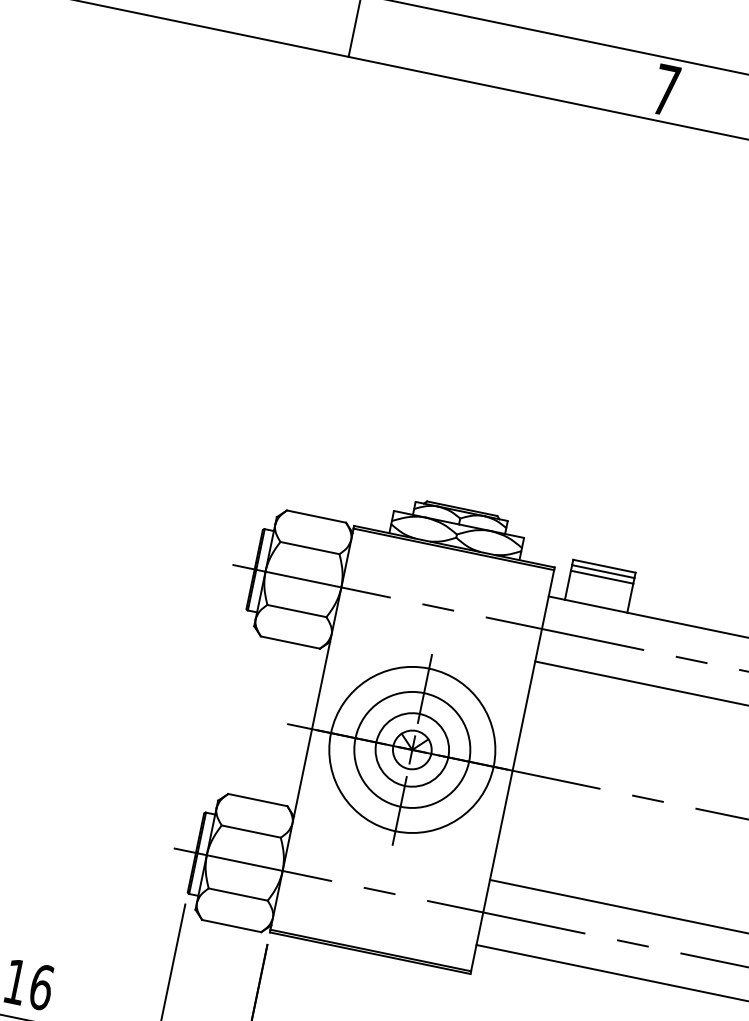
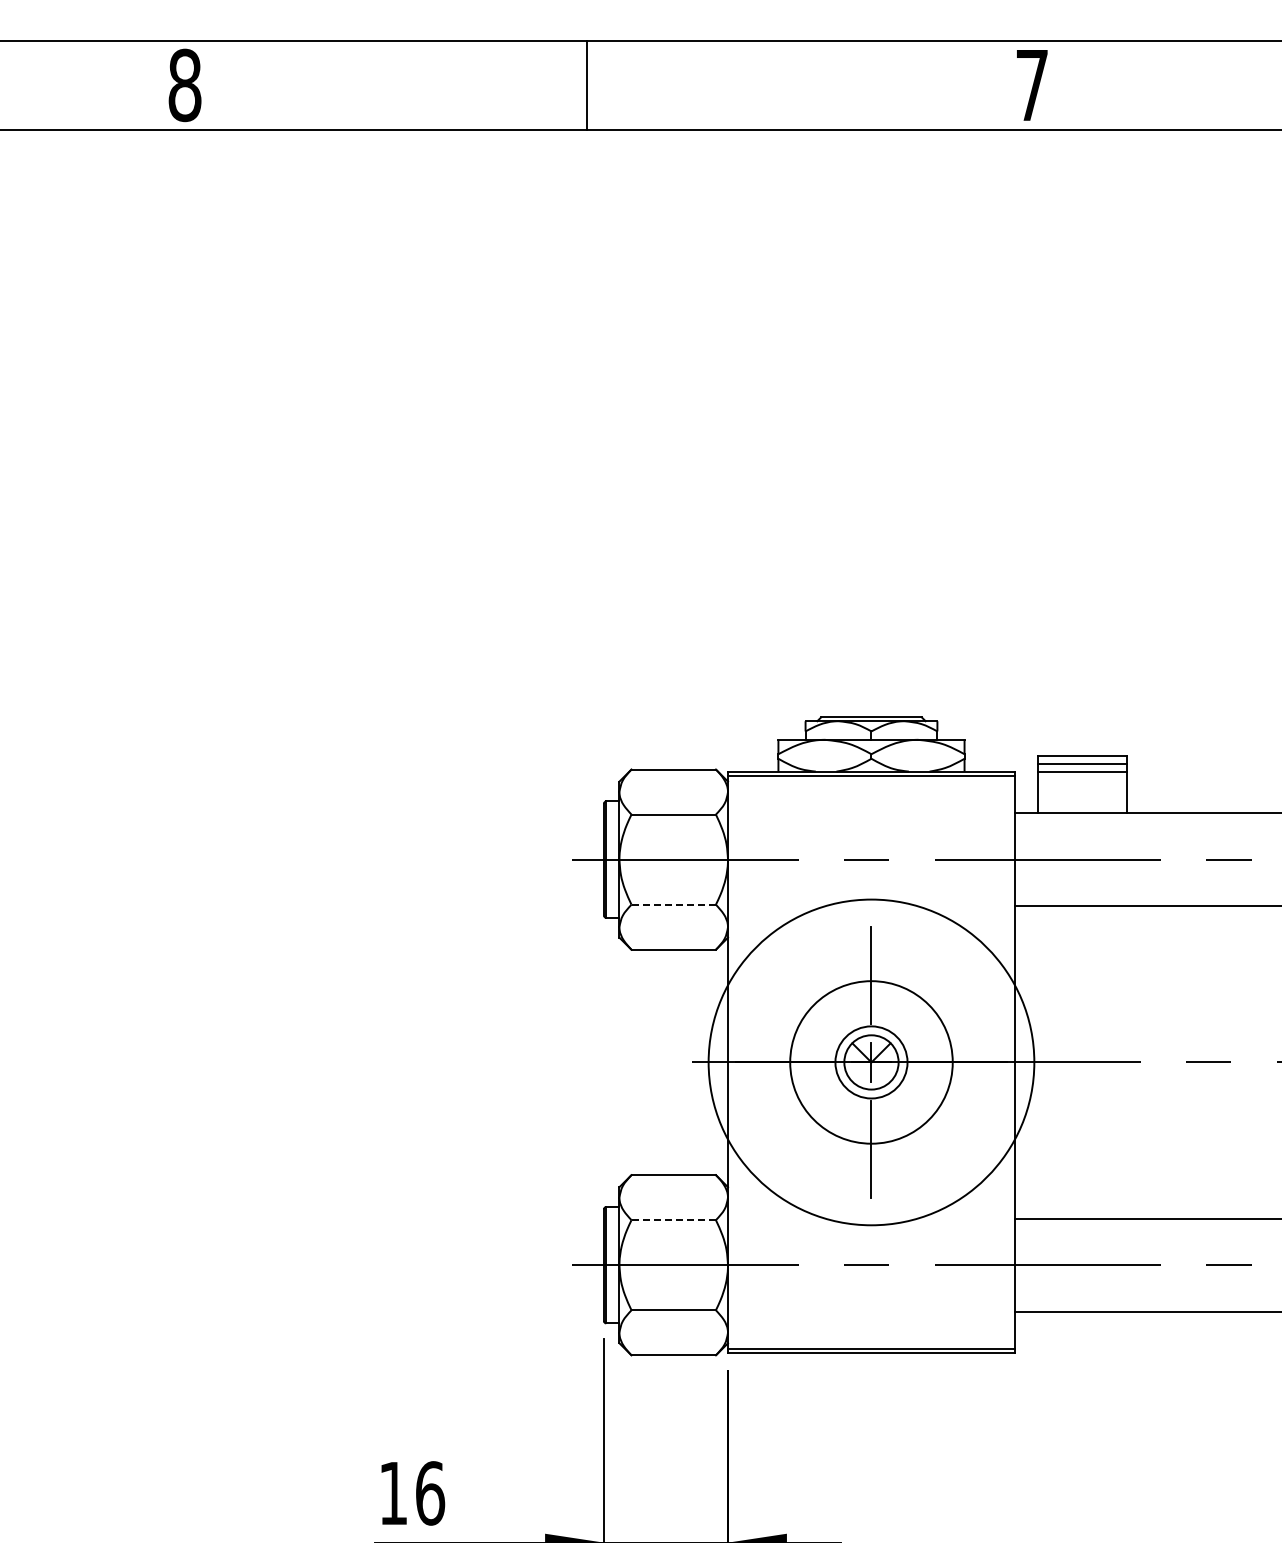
line: (296, 610) -> (673, 904), solid -> dashed
circle: (411, 749) -> (870, 1061), size x0.7
circle: (412, 749) -> (871, 1062), size x1.4
line: (251, 831) -> (673, 1220), solid -> dashed

